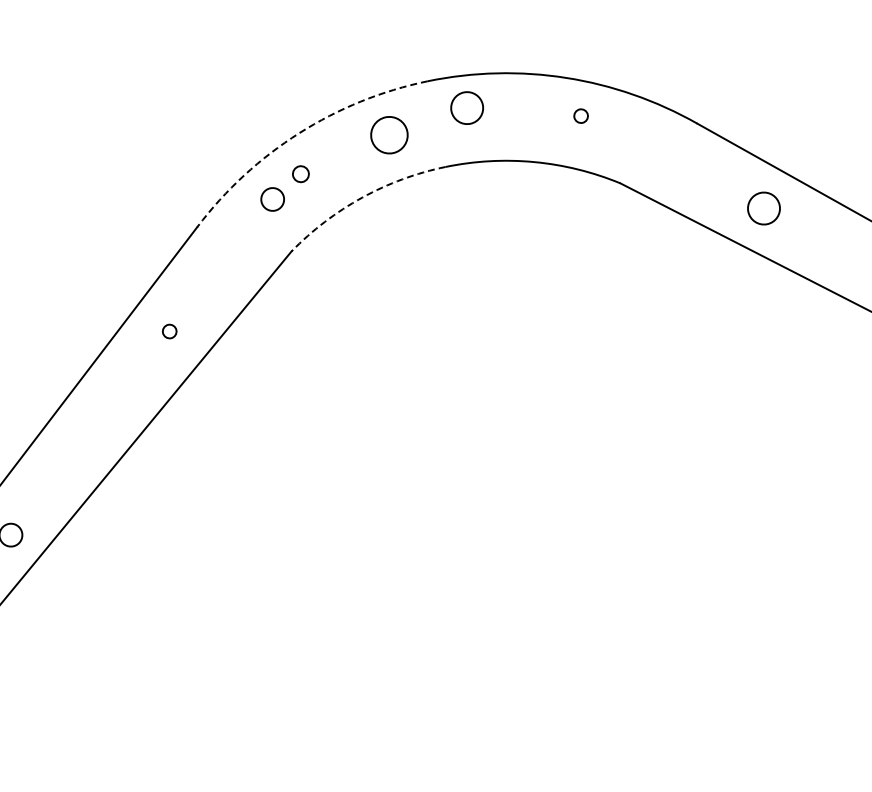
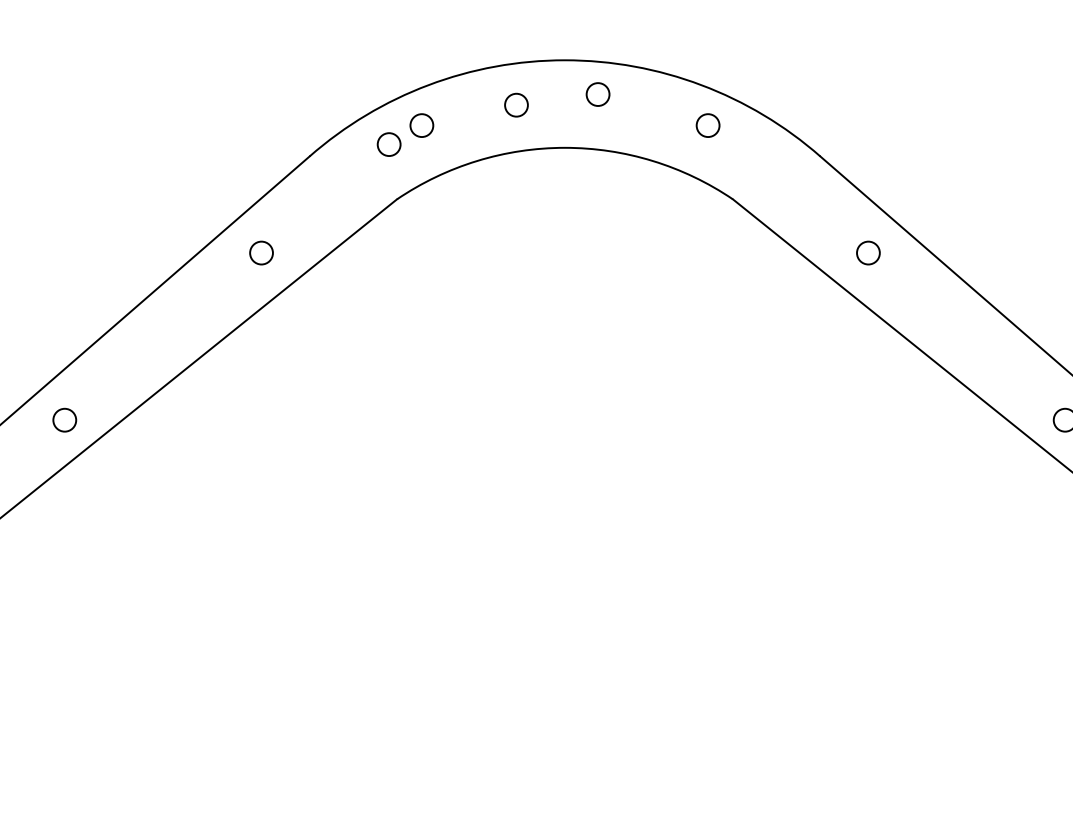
circle: (466, 108) -> (597, 94), size x0.71
circle: (580, 116) -> (707, 125), size x1.67
arc: (299, 133) -> (428, 85), dashed -> solid
circle: (389, 134) -> (516, 104), size x0.62
circle: (300, 174) -> (421, 125), size x1.43
arc: (362, 198) -> (477, 161), dashed -> solid
circle: (763, 207) -> (868, 252), size x0.71
circle: (169, 331) -> (261, 252), size x1.67

